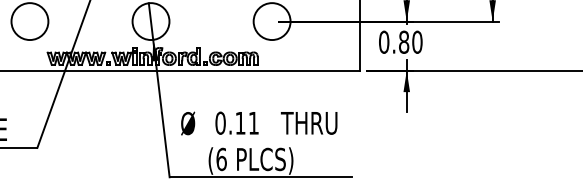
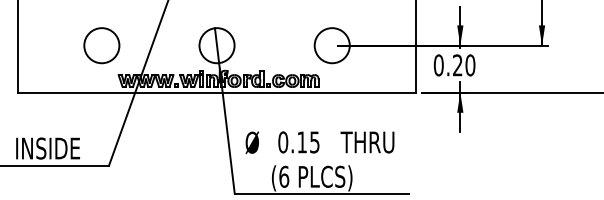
text: (403, 42) -> (457, 65), 0.80 -> 0.20
text: (253, 123) -> (314, 142), 0.11 -> 0.15

